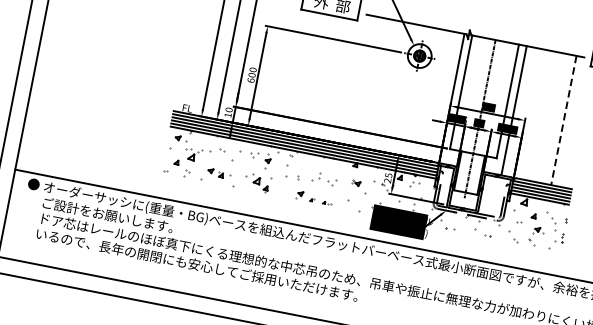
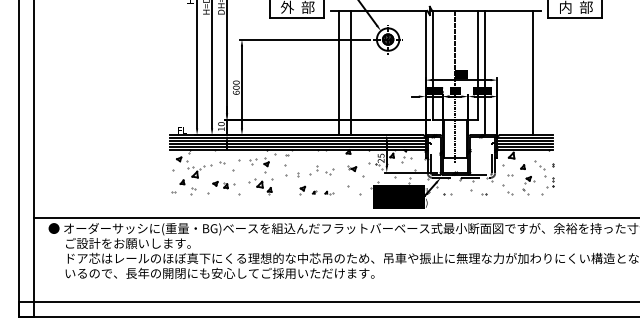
line: (361, 80) -> (338, 72), added
line: (373, 82) -> (350, 72), added
line: (563, 121) -> (533, 73), dashed -> solid

